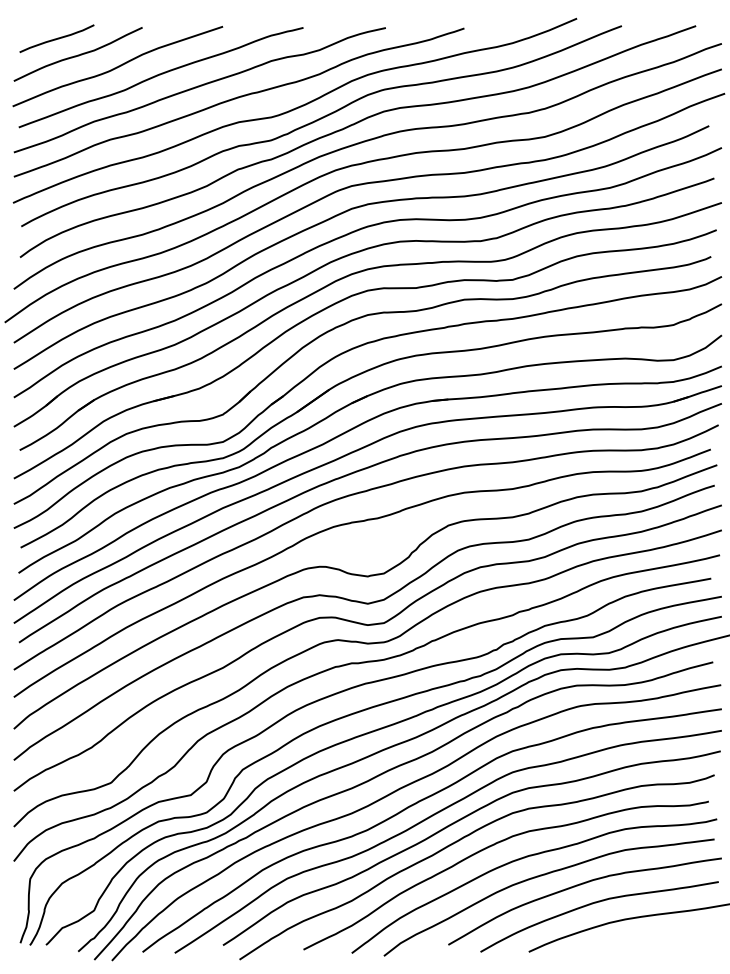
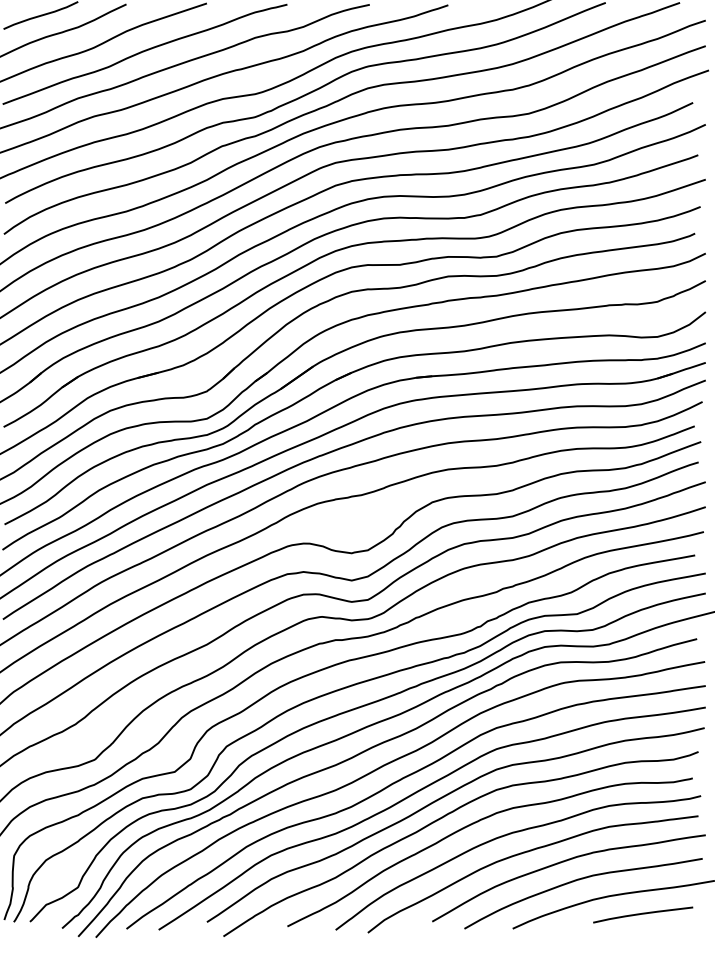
curve: (659, 937) -> (643, 914), added

